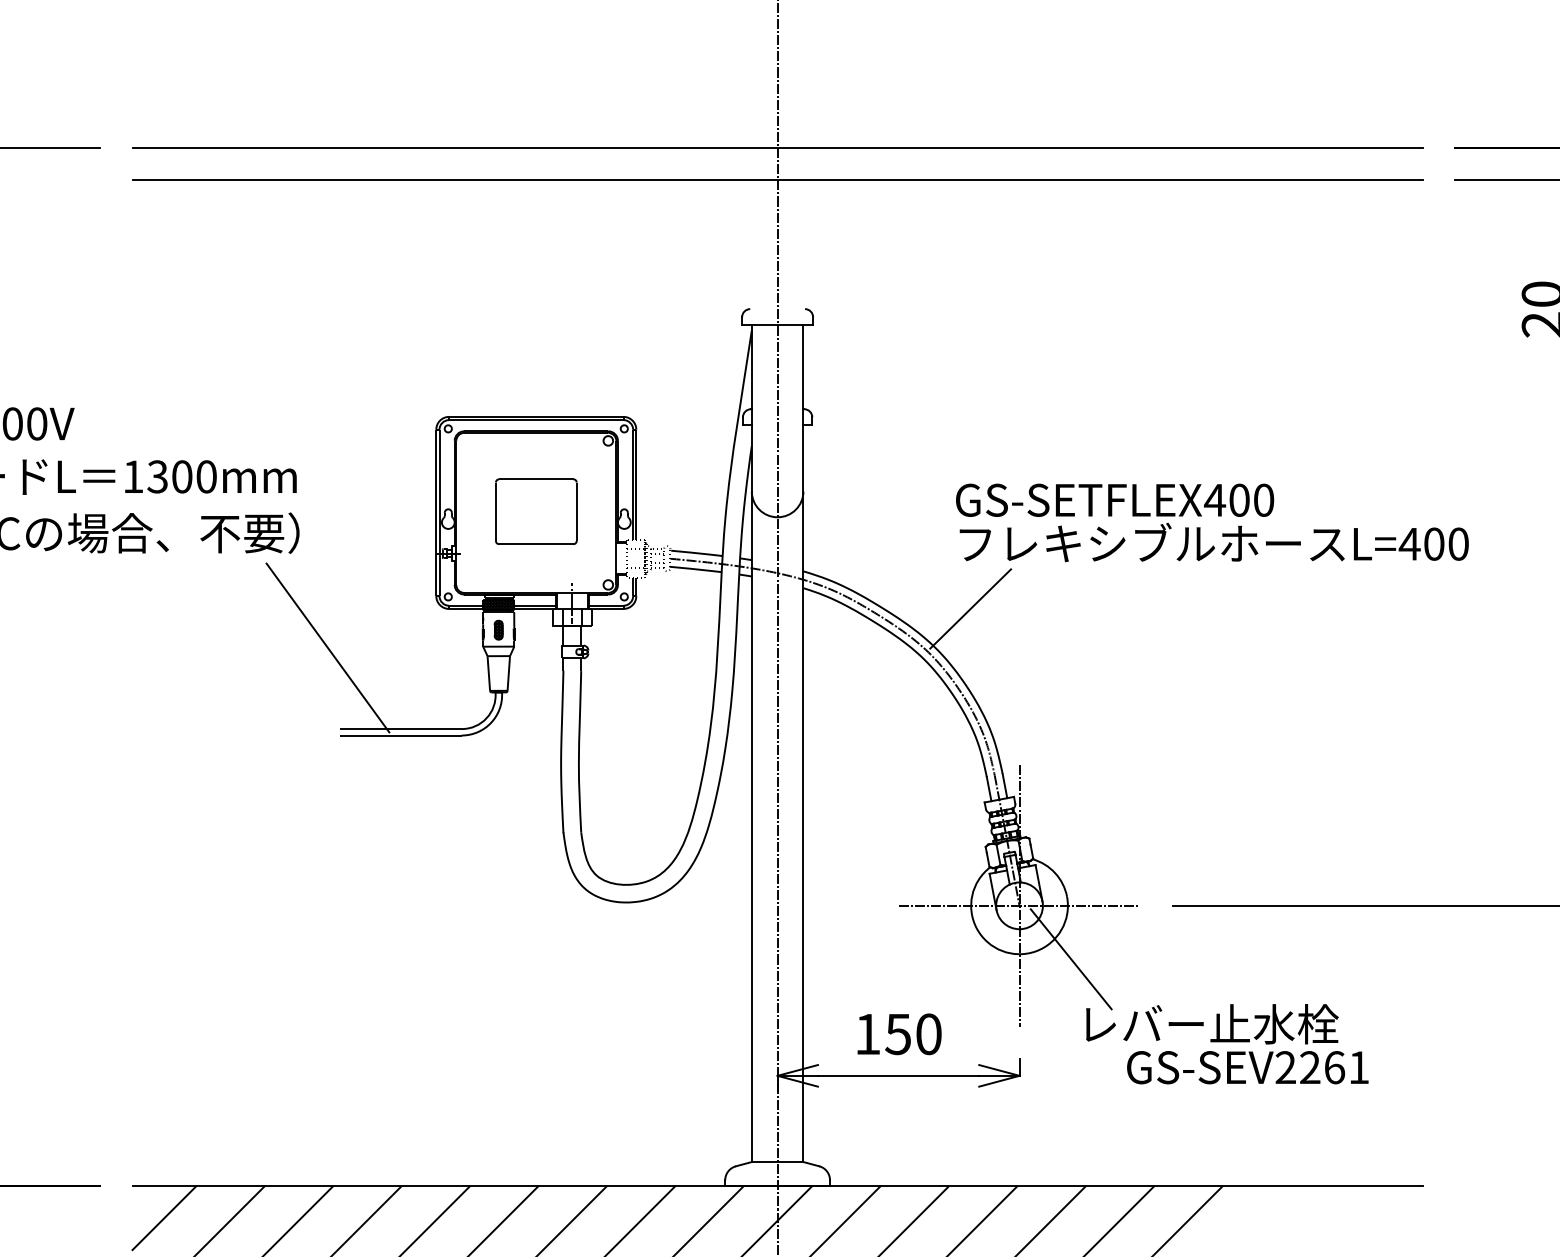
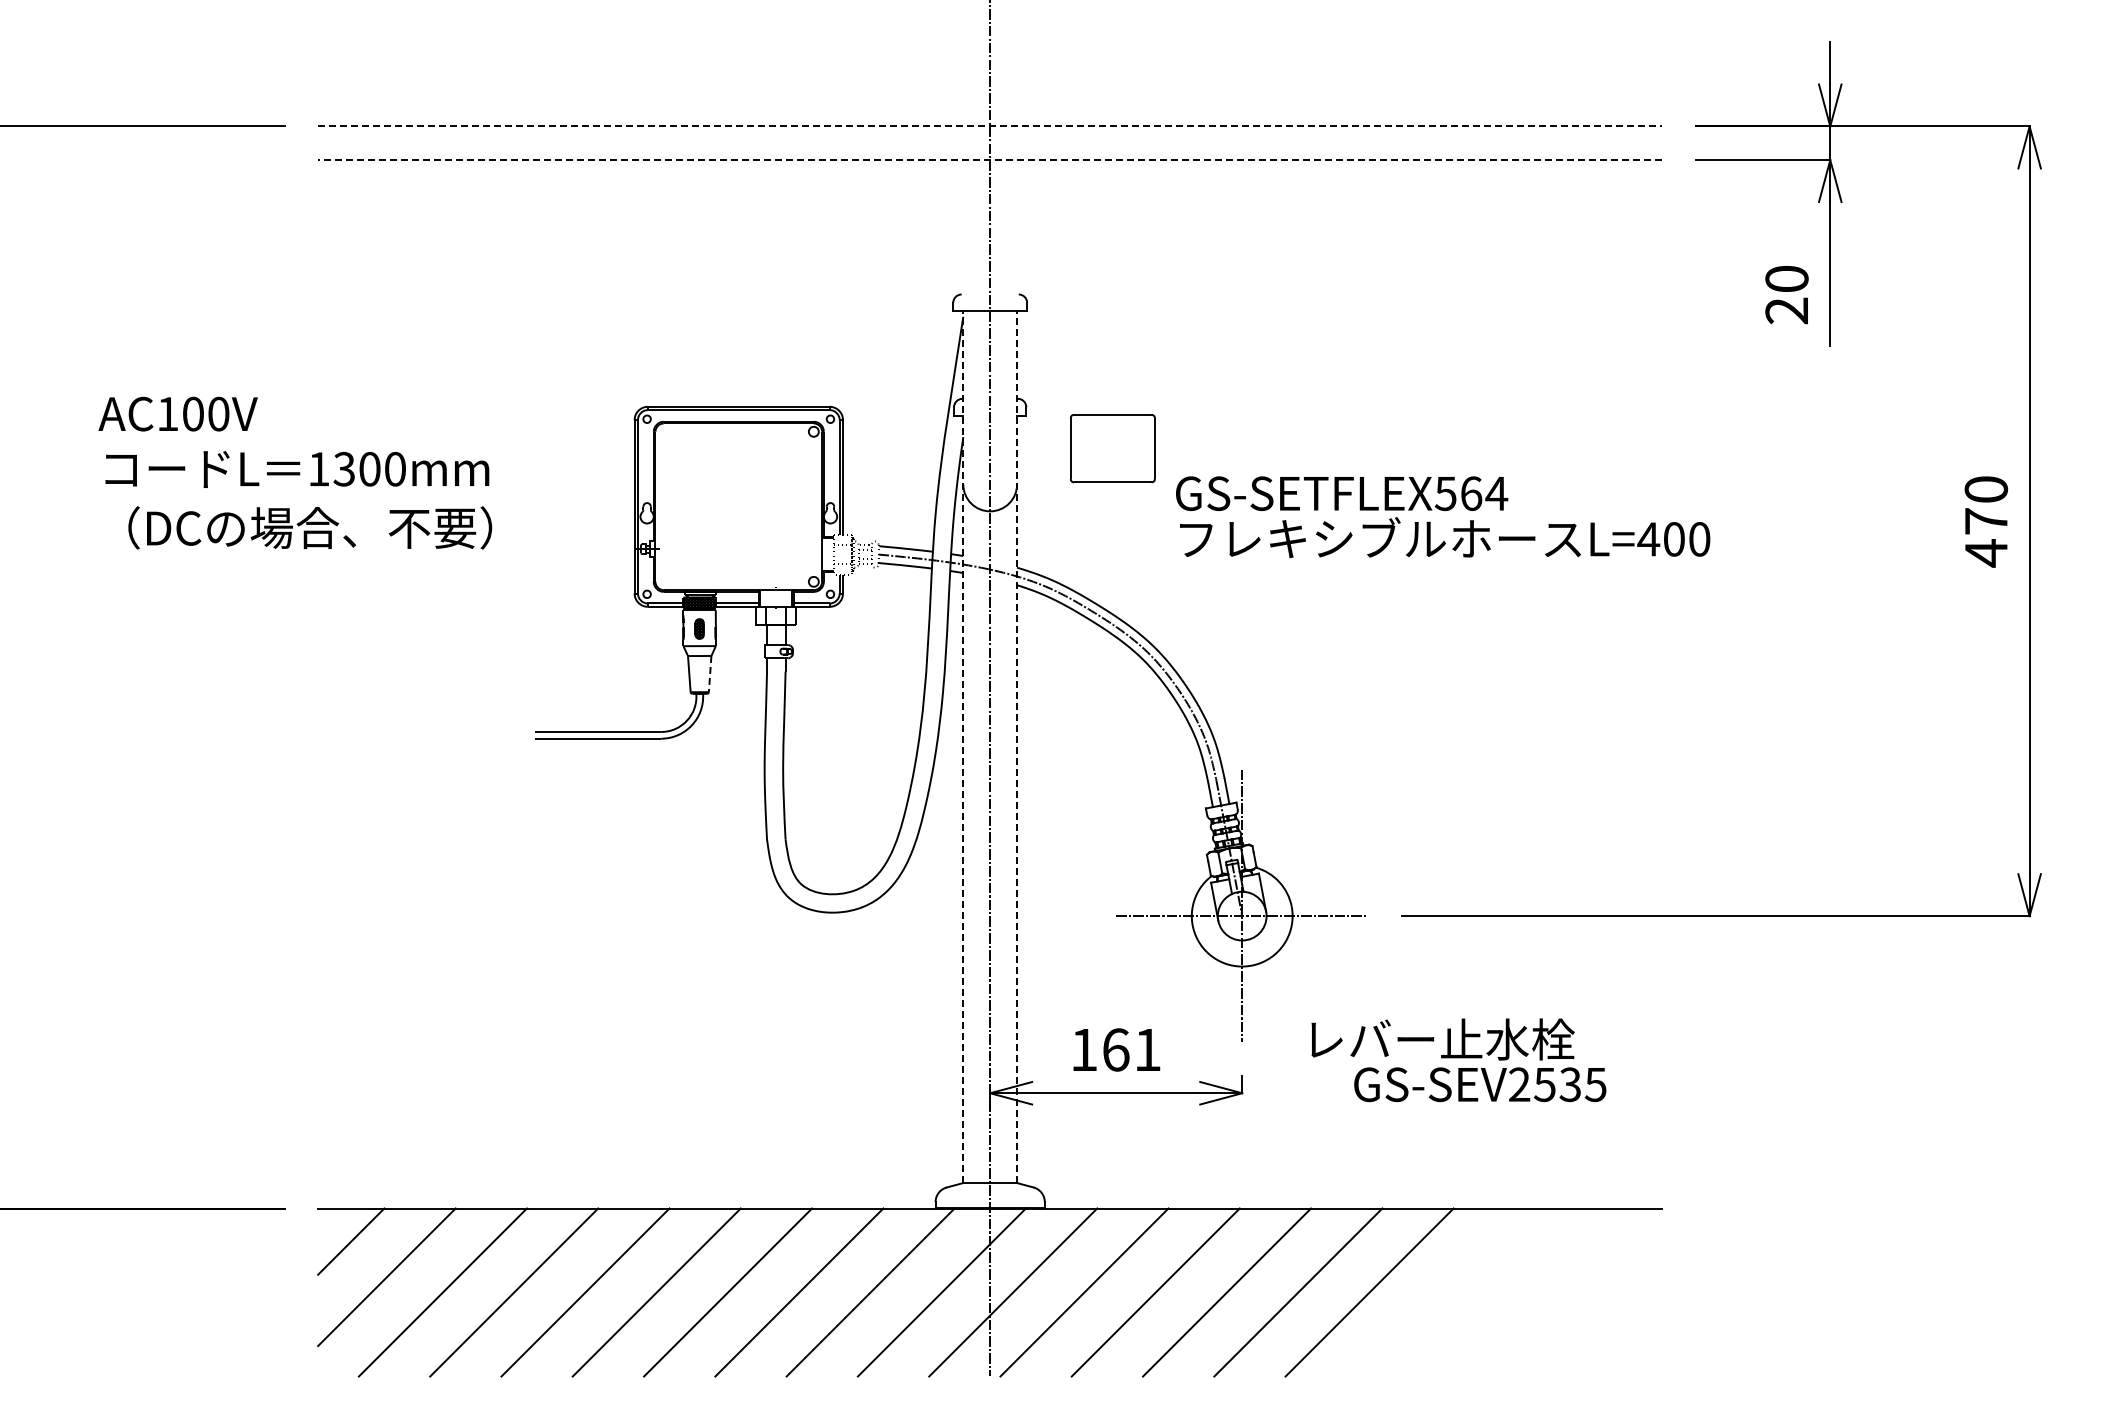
line: (777, 147) -> (990, 126), solid -> dashed
line: (776, 180) -> (989, 160), solid -> dashed
text: (1239, 500) -> (1471, 493), GS-SETFLEX400 -> GS-SETFLEX564
part: (536, 511) -> (1112, 448), moved
line: (970, 608) -> (1191, 606), removed
line: (327, 647) -> (521, 647), removed
line: (509, 673) -> (710, 674), solid -> dashed
line: (751, 743) -> (963, 747), solid -> dashed
line: (803, 743) -> (1017, 747), solid -> dashed
line: (1070, 958) -> (1295, 971), removed
text: (913, 1033) -> (1131, 1049), 150 -> 161
text: (1334, 1067) -> (1570, 1084), GS-SEV2261 -> GS-SEV2535

